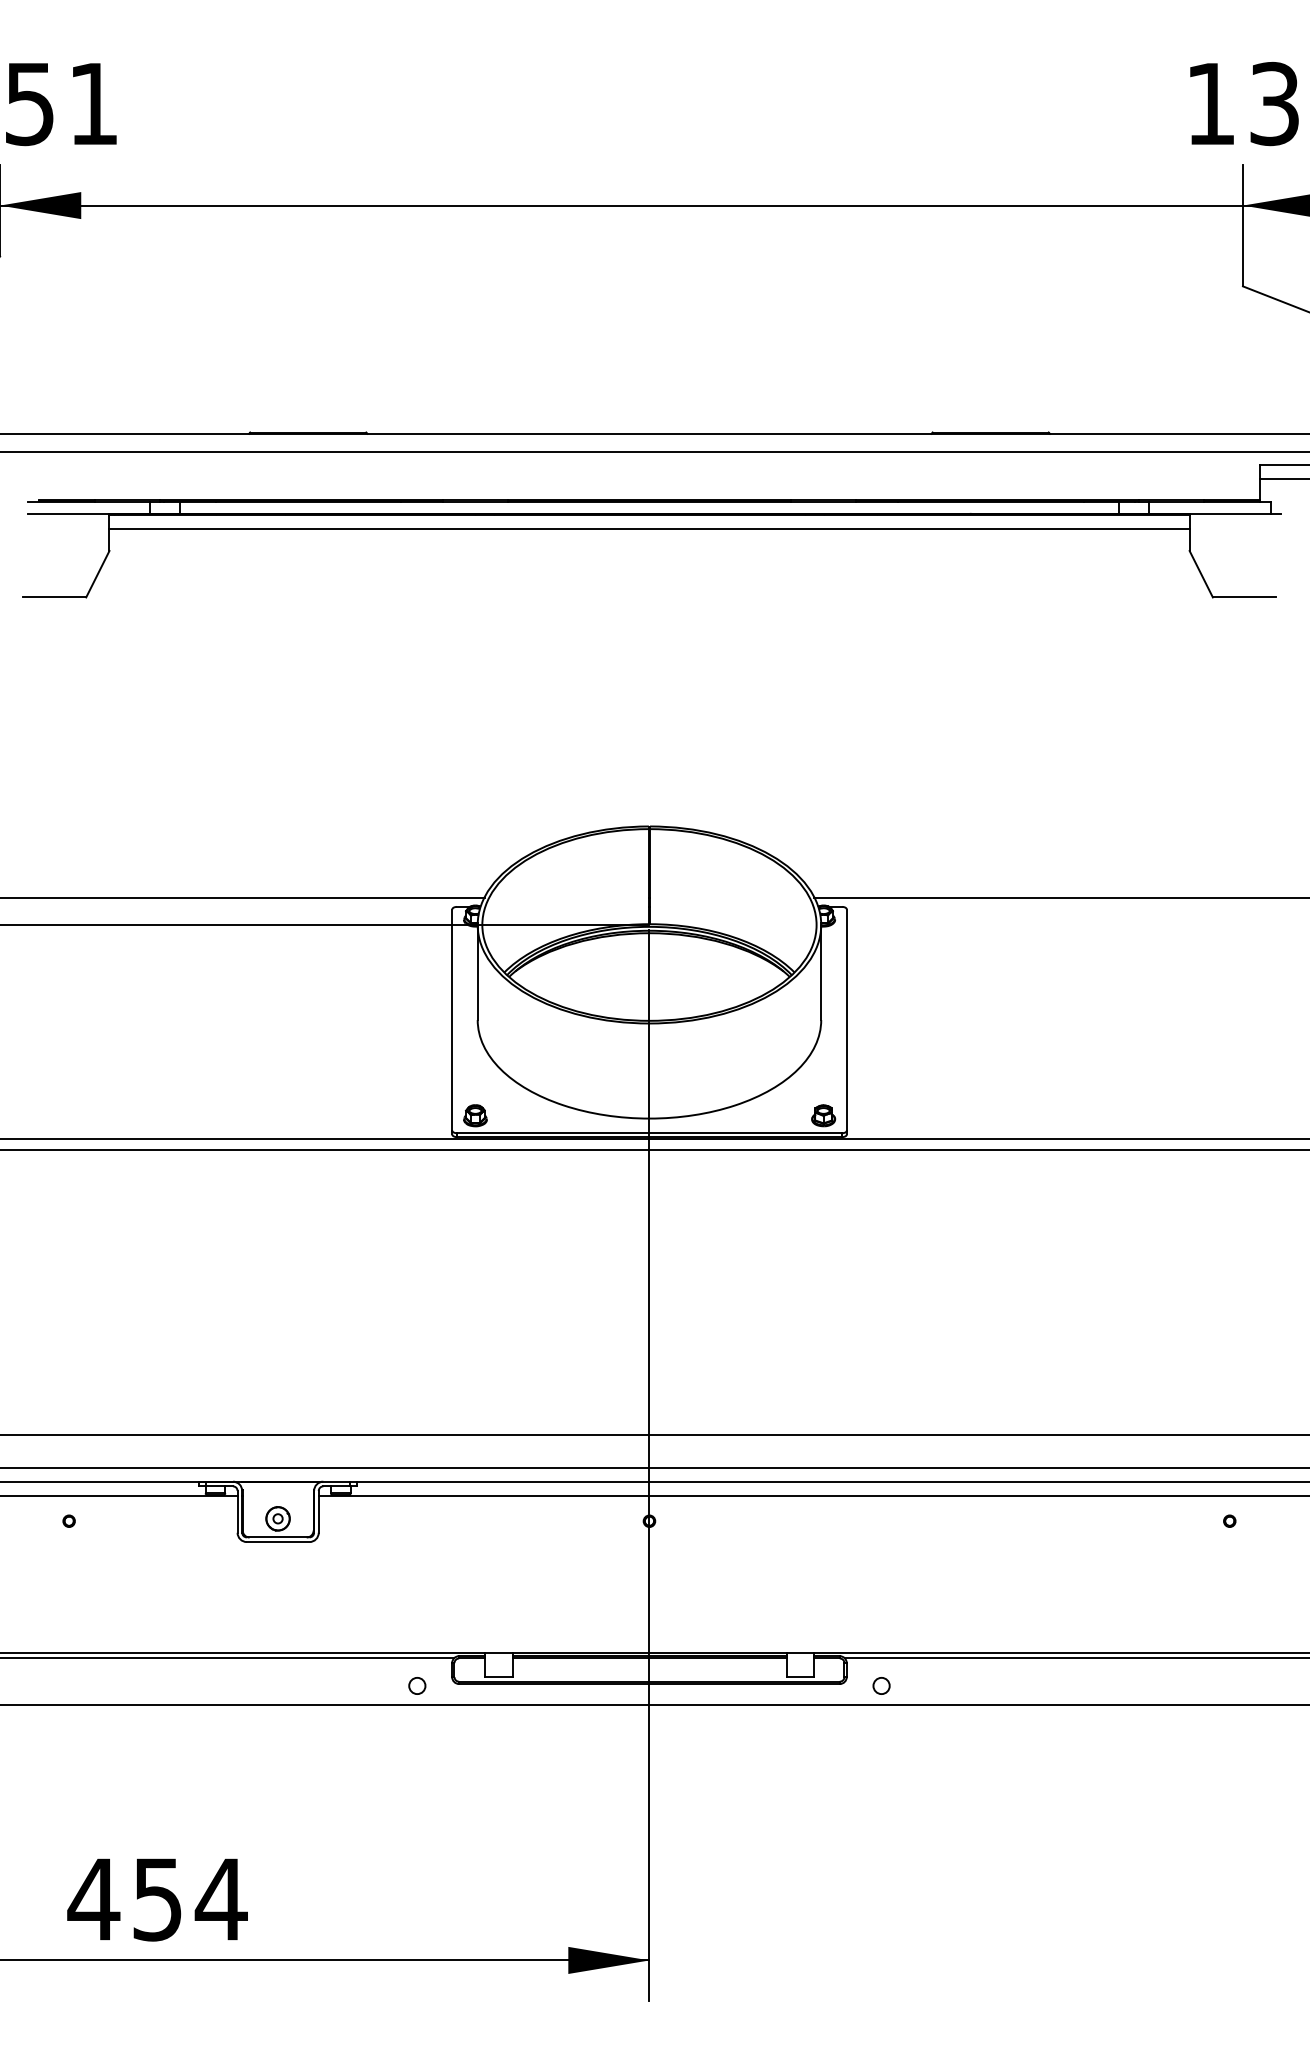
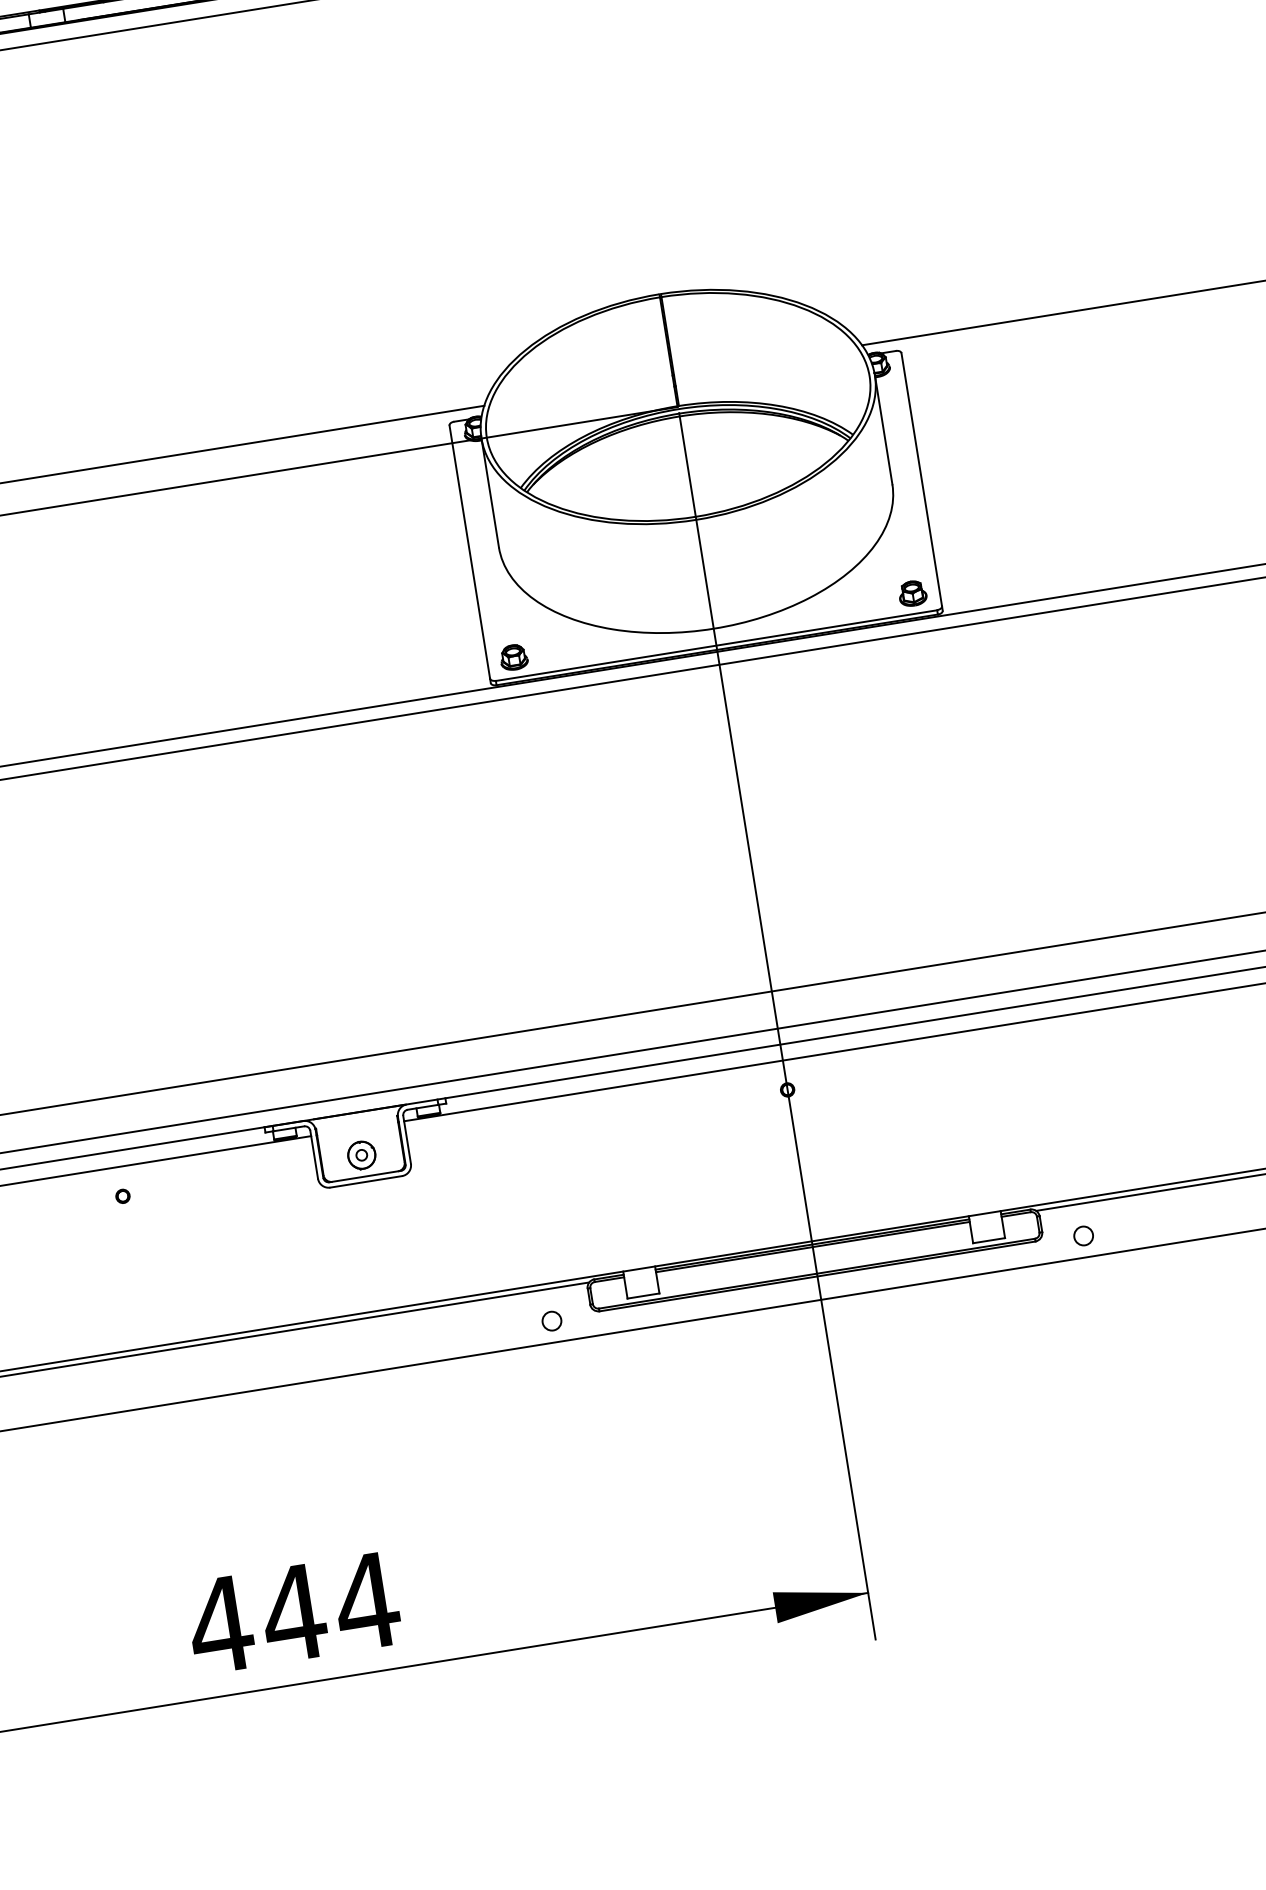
text: (157, 1899) -> (293, 1613), 454 -> 444

